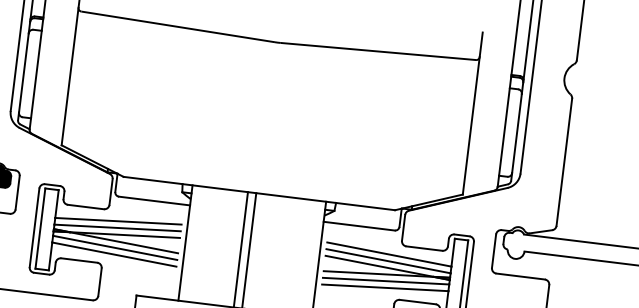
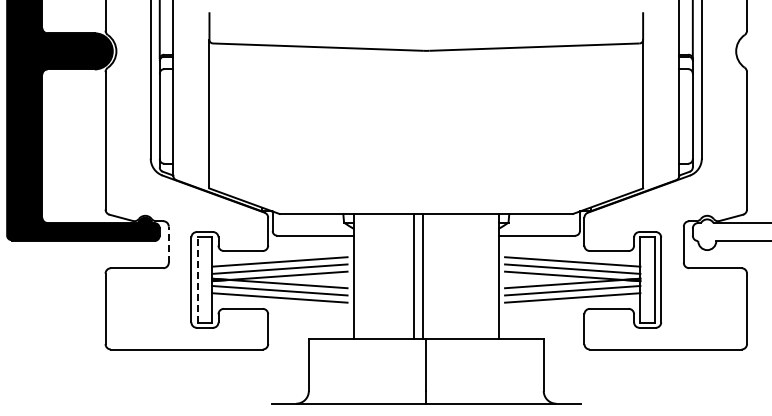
line: (17, 192) -> (168, 244), solid -> dashed
line: (40, 228) -> (197, 279), solid -> dashed

